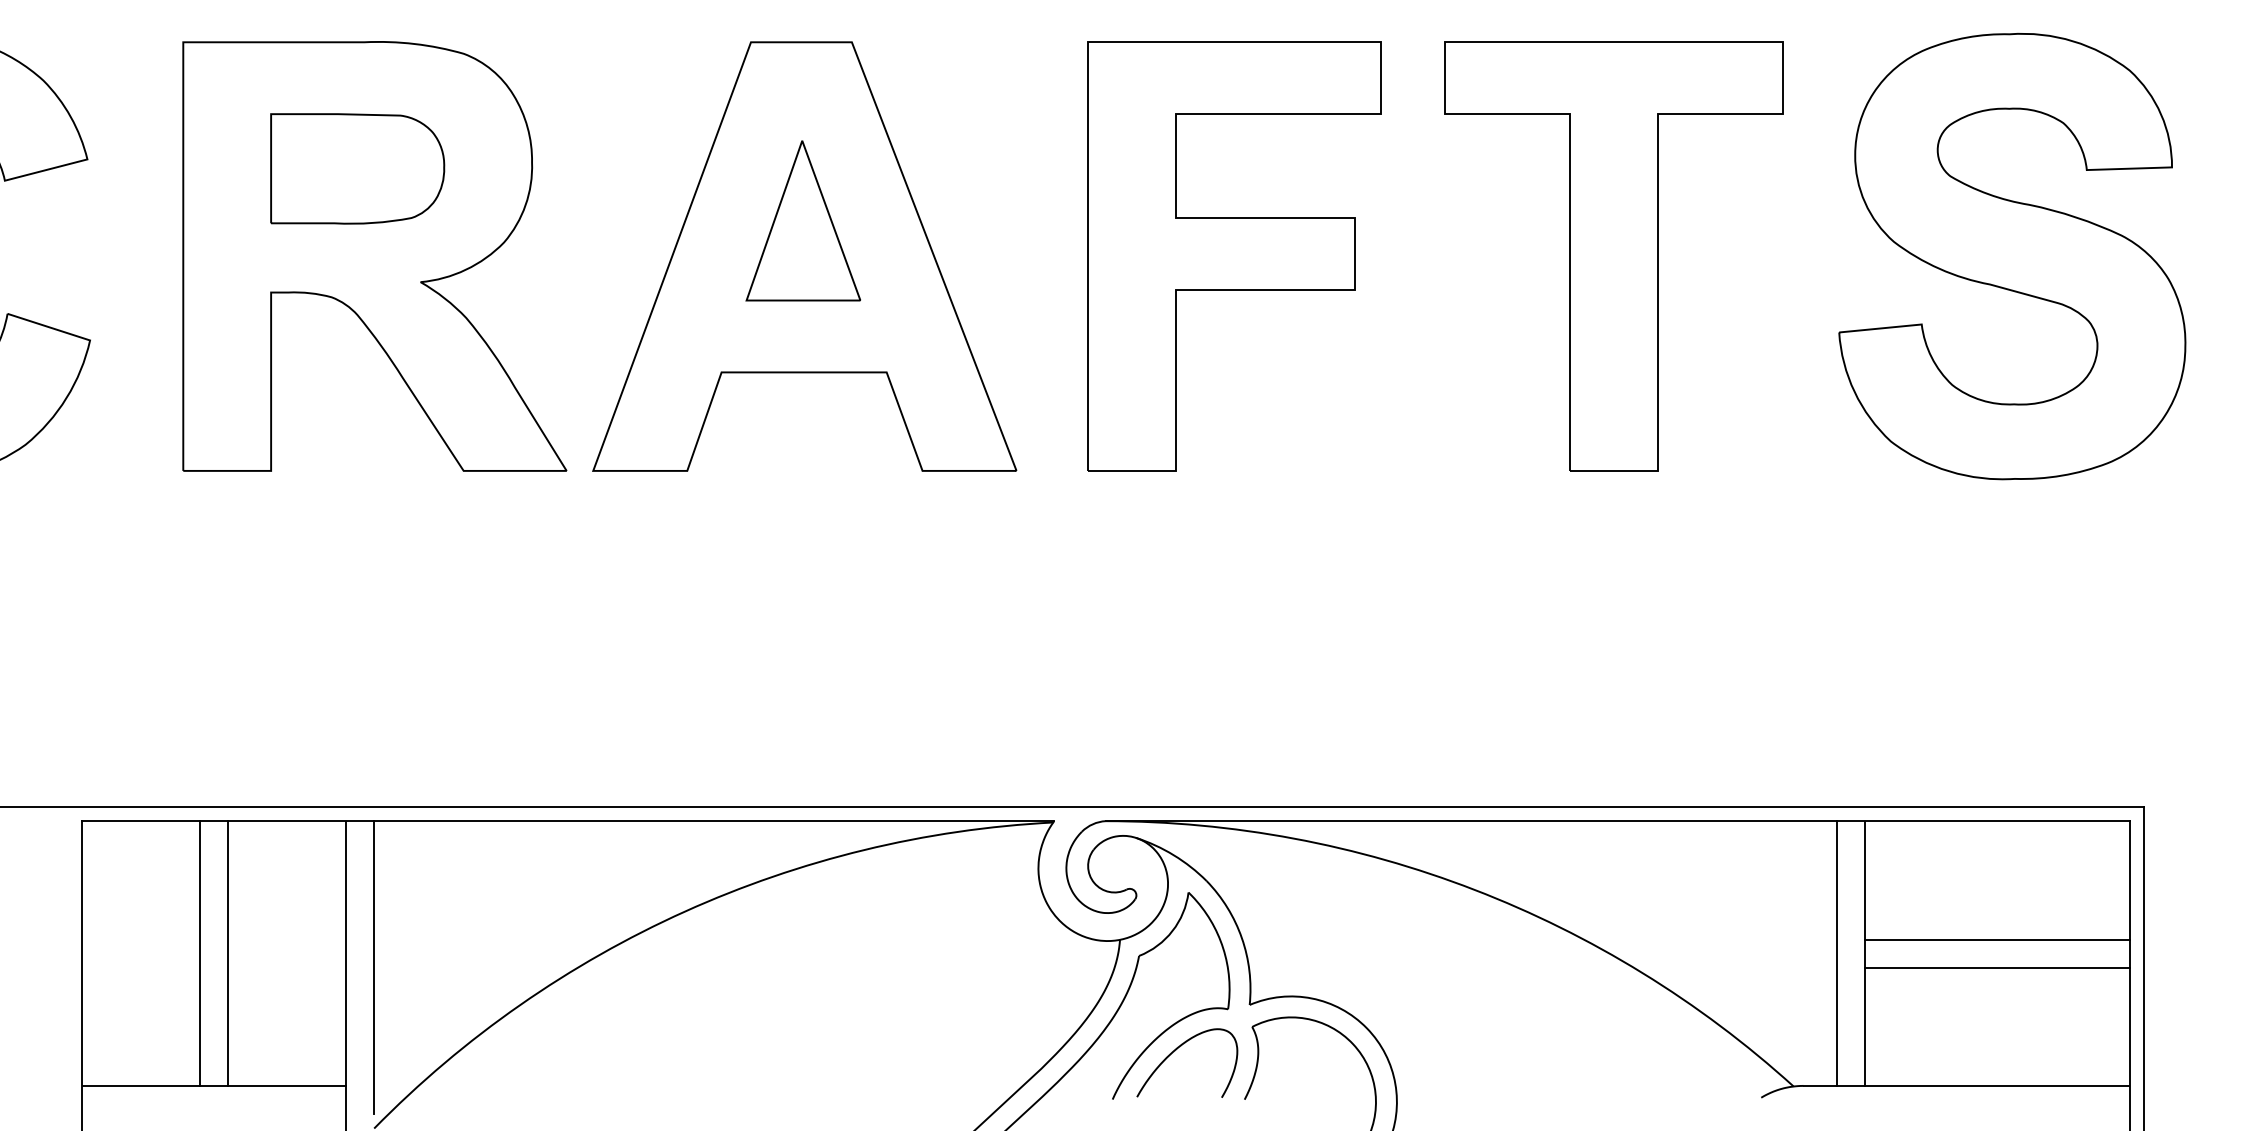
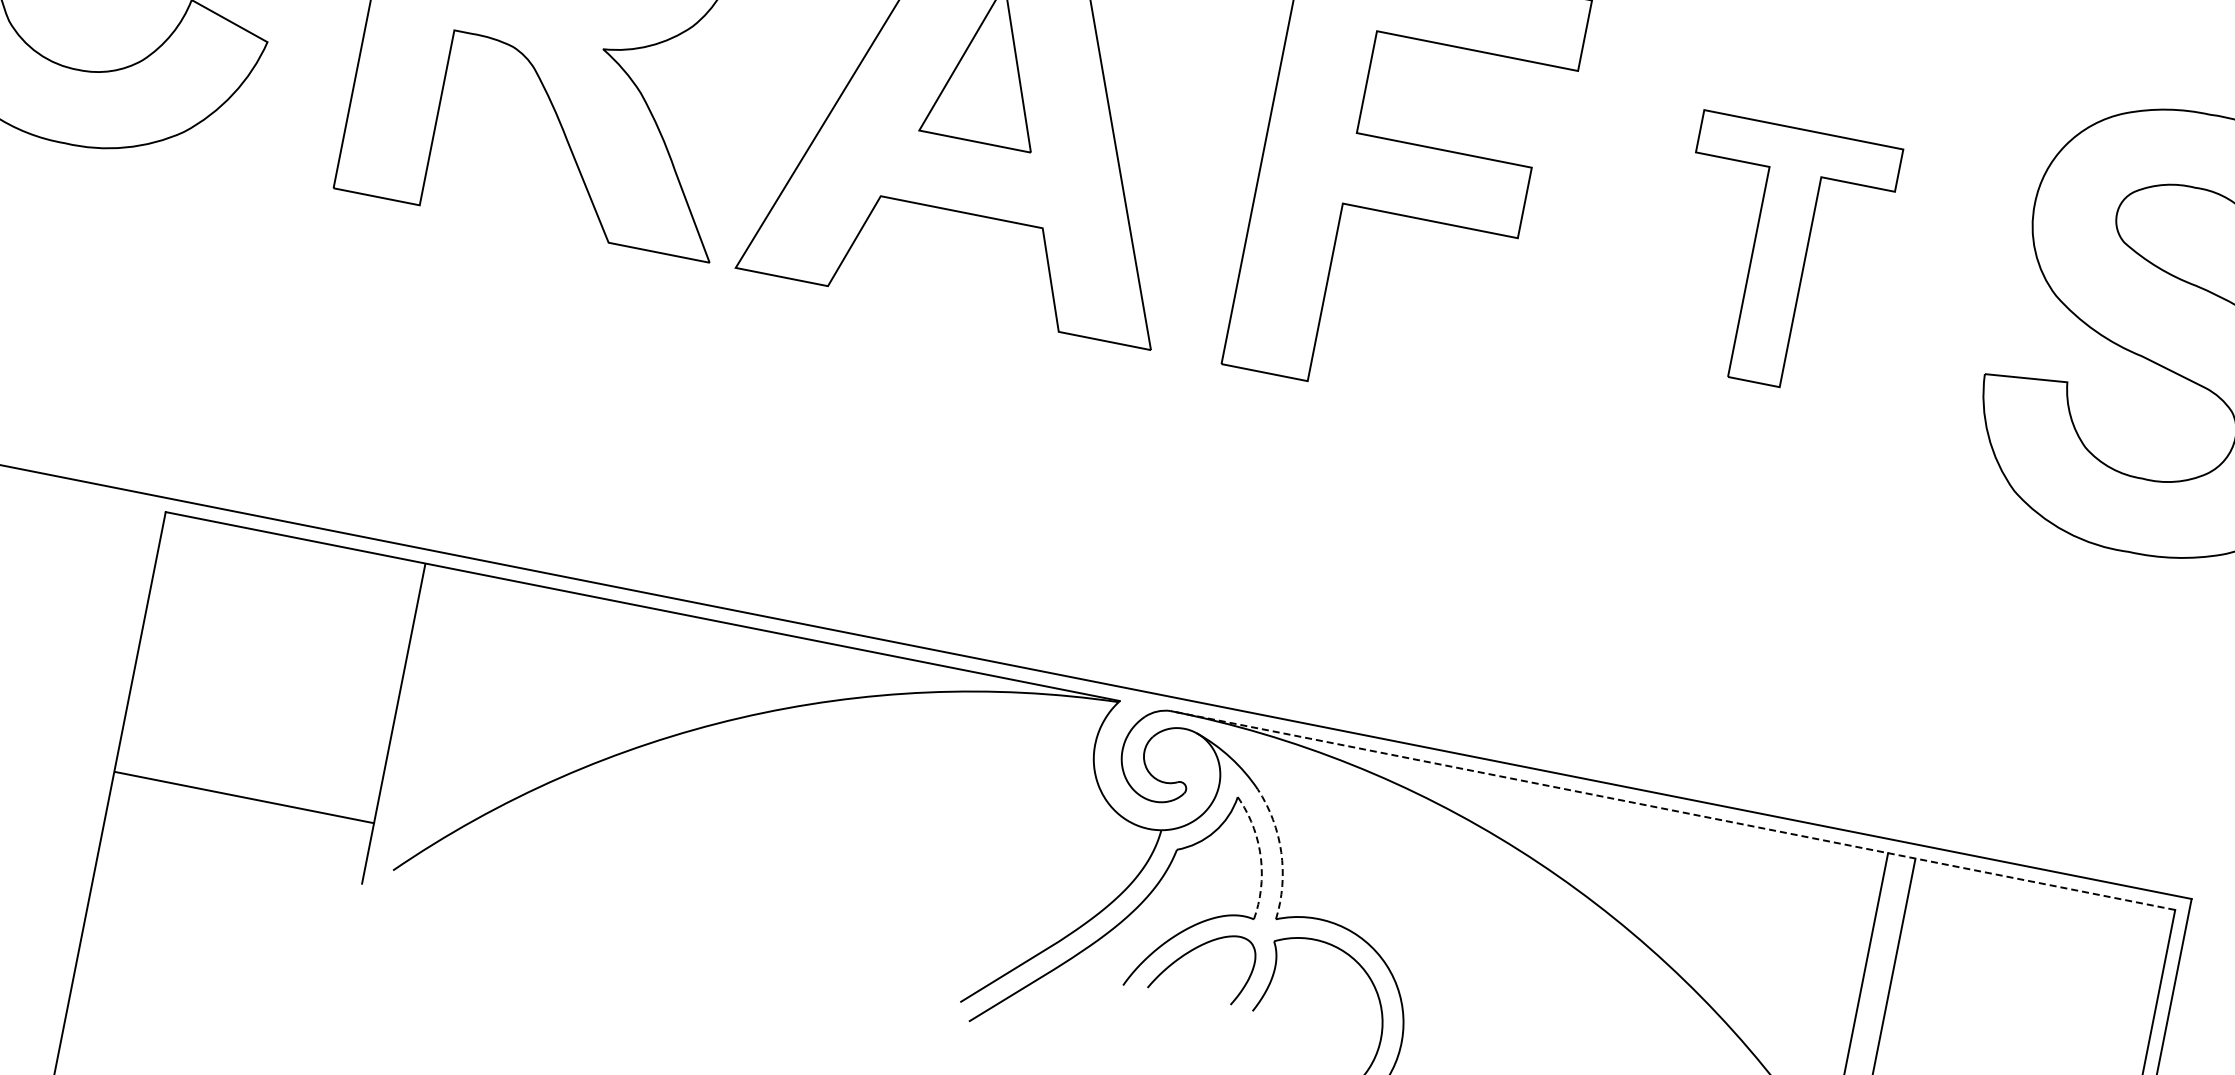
part: (1613, 256) -> (1778, 255), size x0.6
line: (1617, 821) -> (1672, 810), solid -> dashed
arc: (1241, 938) -> (1280, 852), solid -> dashed
line: (1997, 939) -> (2022, 1000), removed
line: (1222, 946) -> (1260, 856), solid -> dashed
line: (199, 953) -> (255, 664), removed
line: (227, 953) -> (283, 670), removed
line: (374, 967) -> (424, 712), removed
line: (1997, 967) -> (2016, 1027), removed

